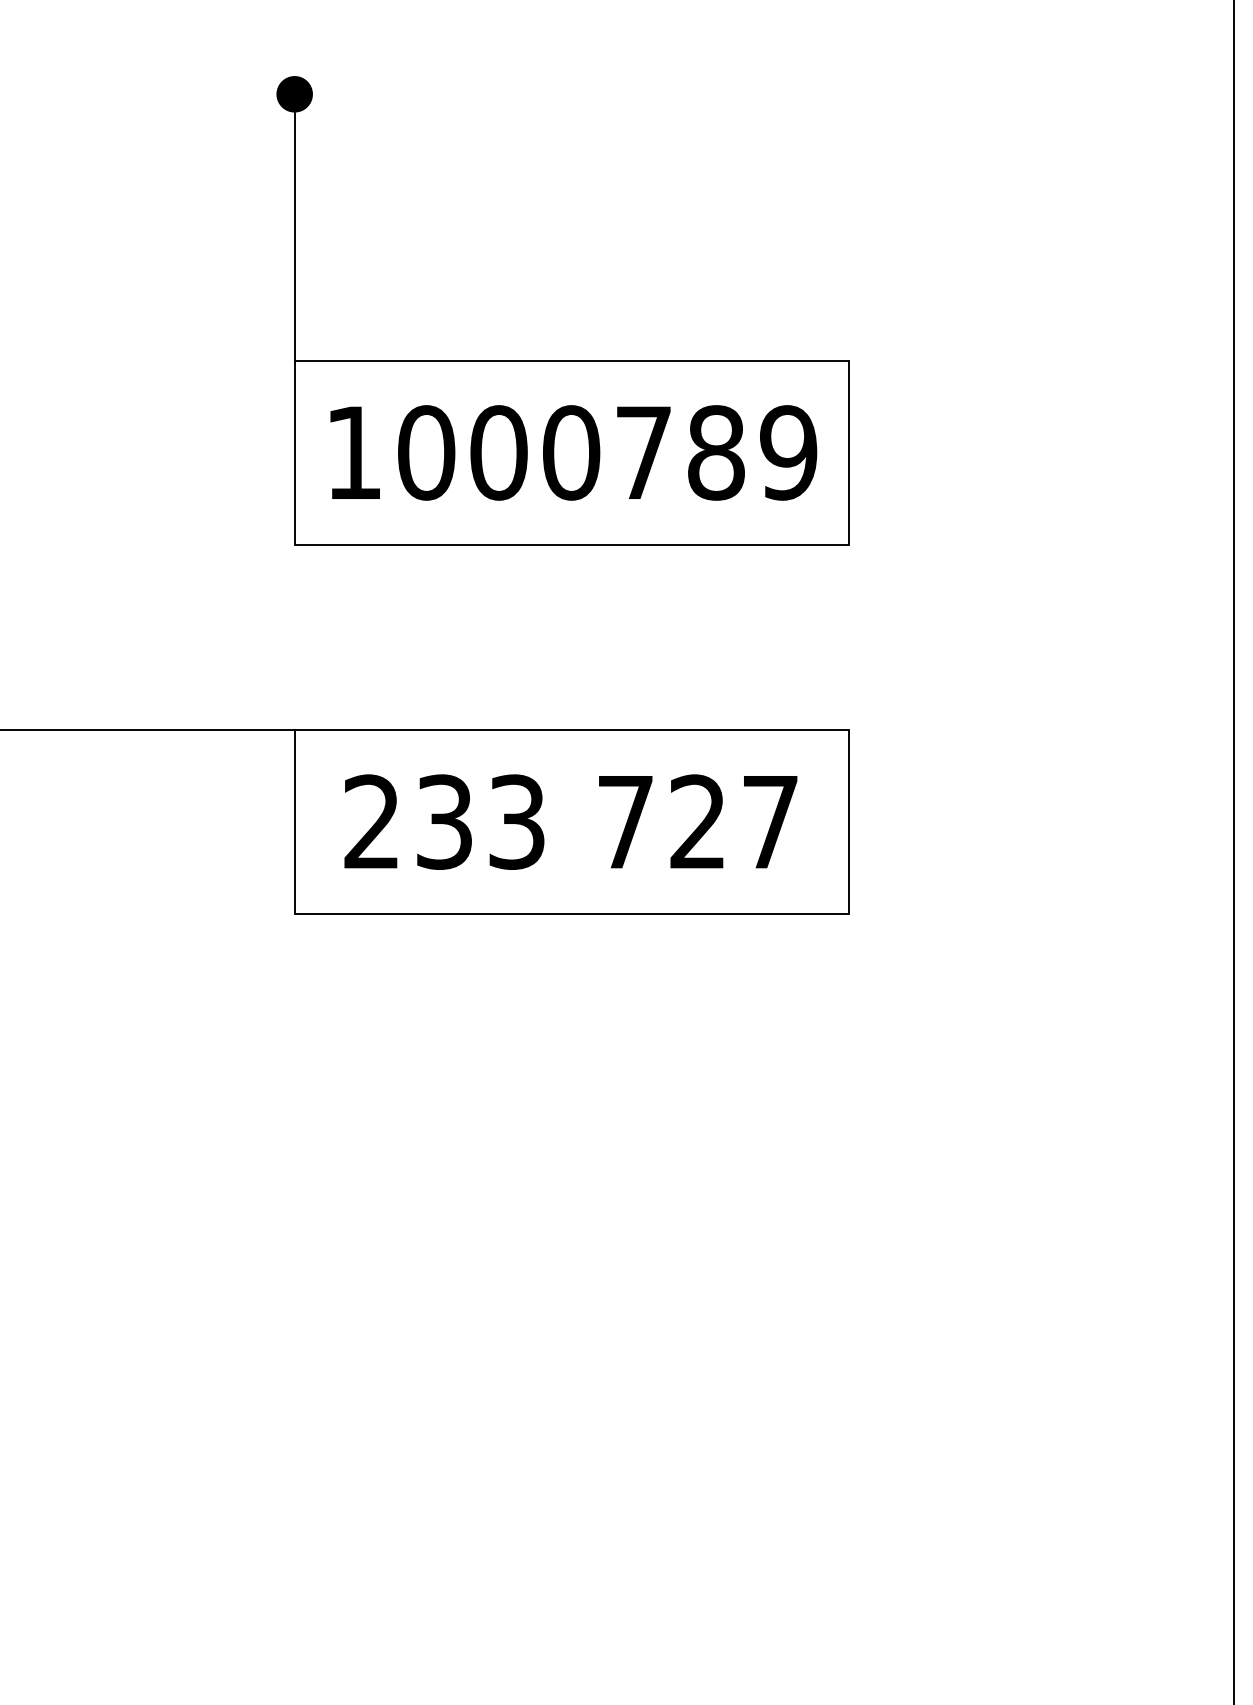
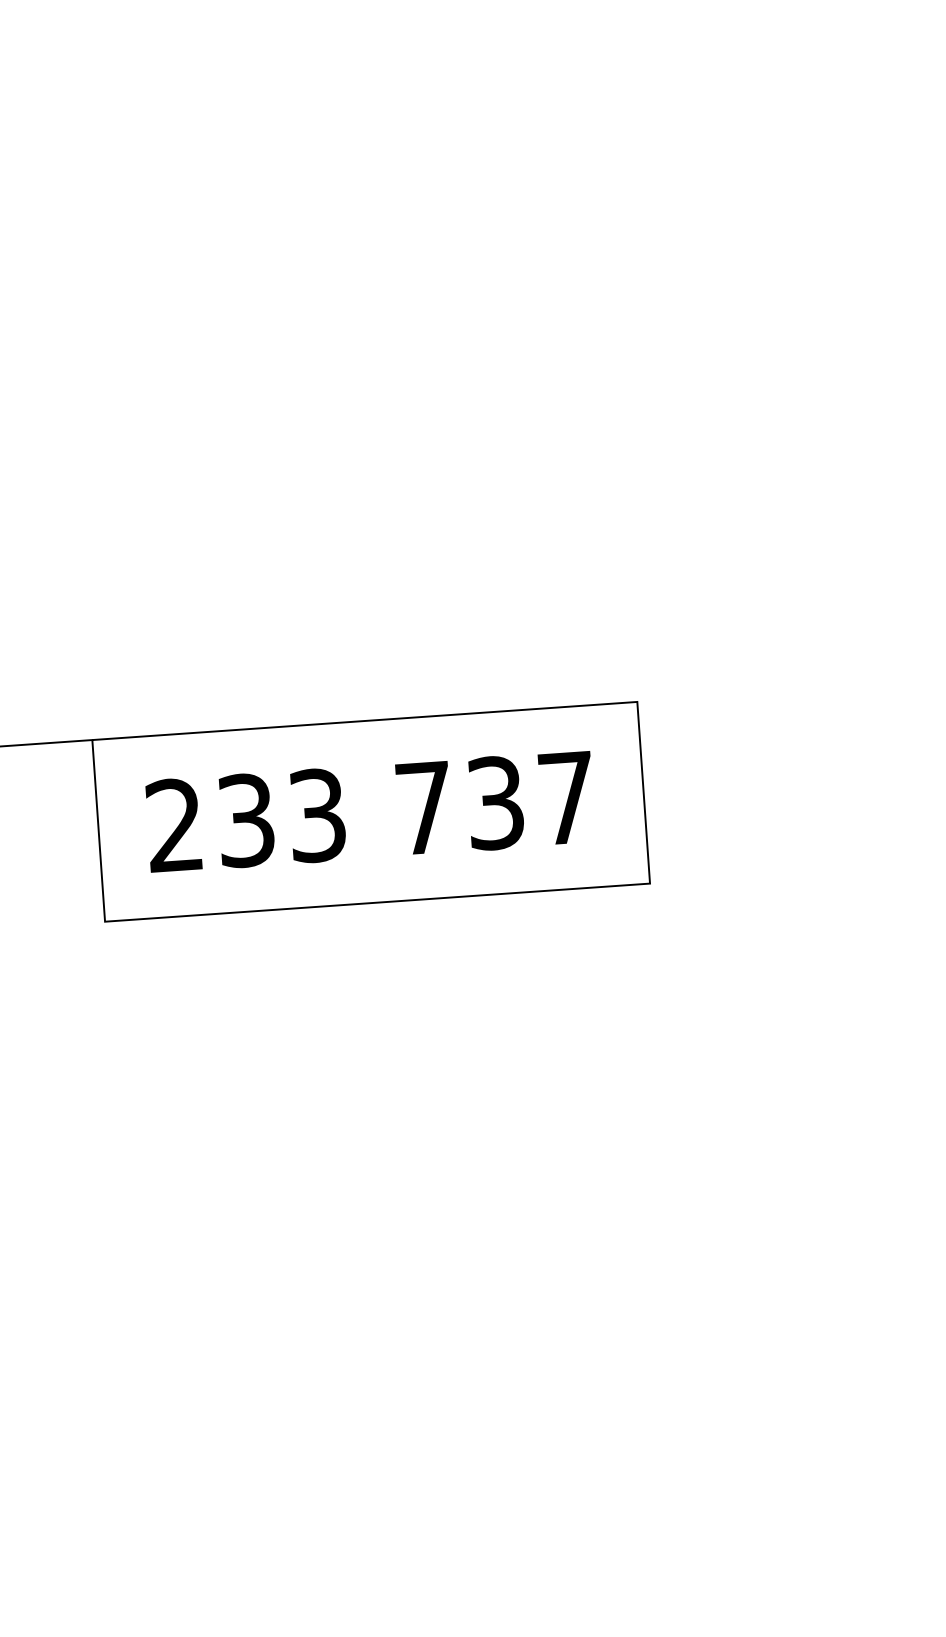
part: (562, 360) -> (330, 358), removed
text: (697, 821) -> (495, 802), 727 -> 737

